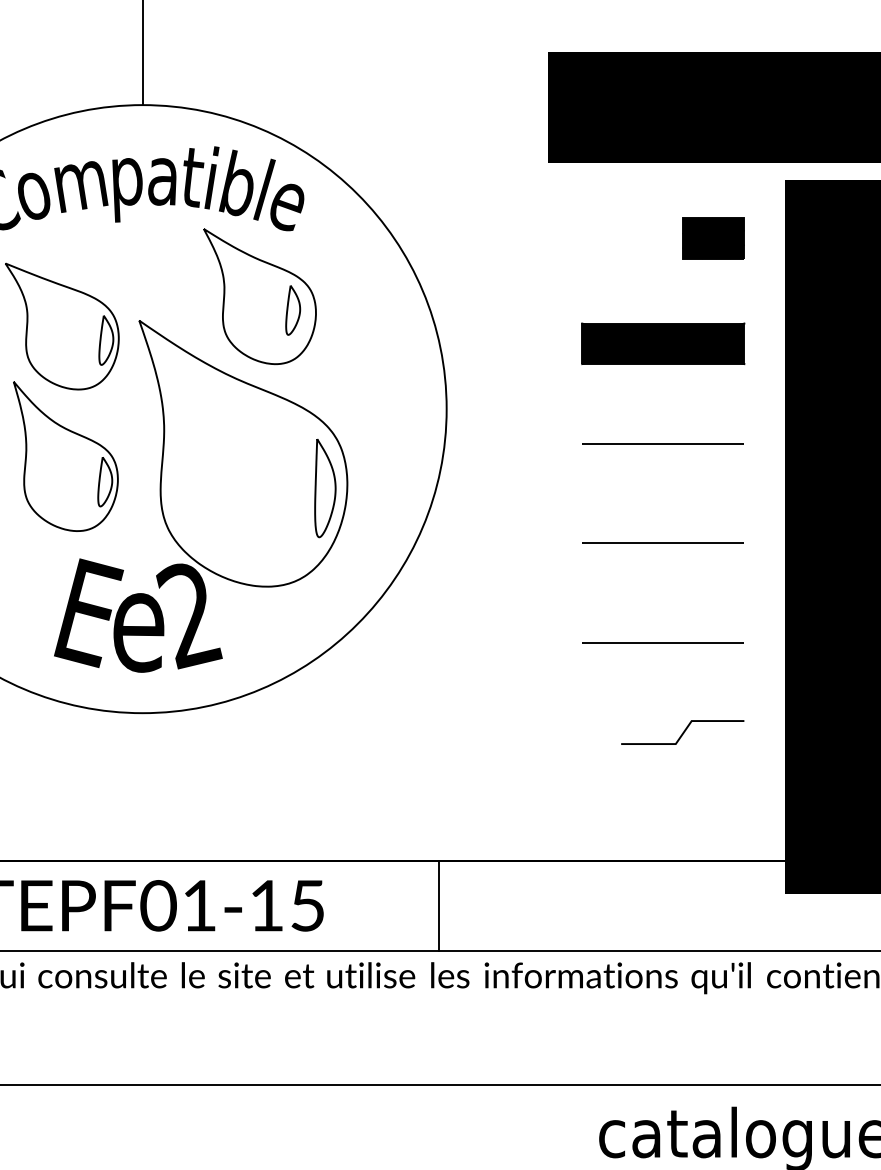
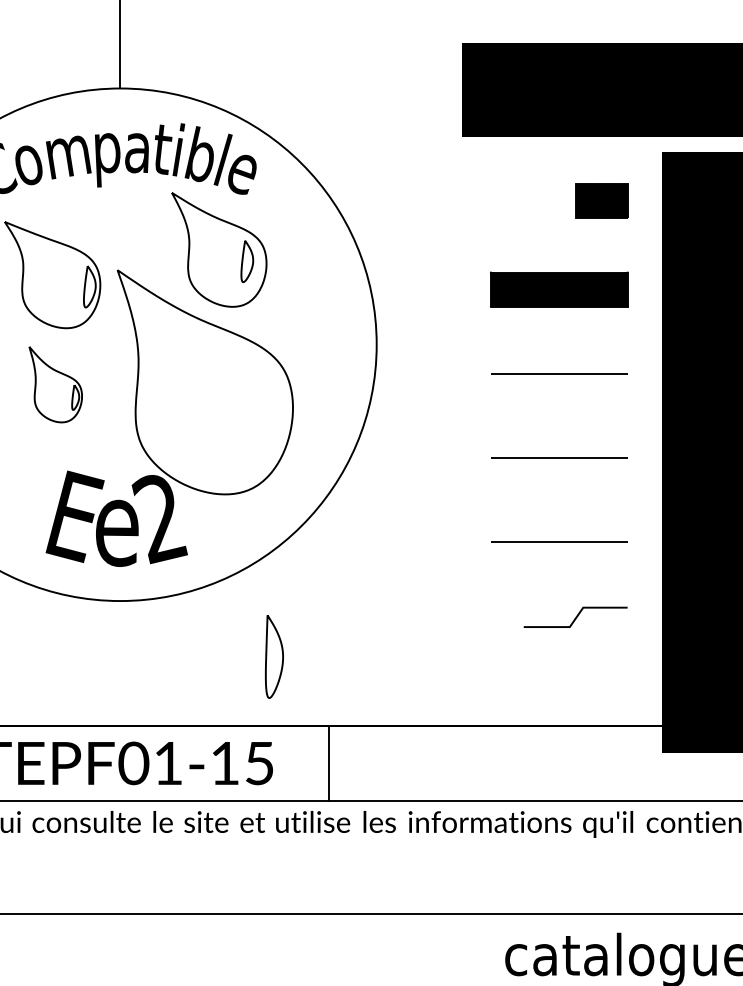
part: (65, 456) -> (55, 384), size x0.6
part: (325, 488) -> (274, 656), moved
line: (439, 905) -> (329, 763), moved

